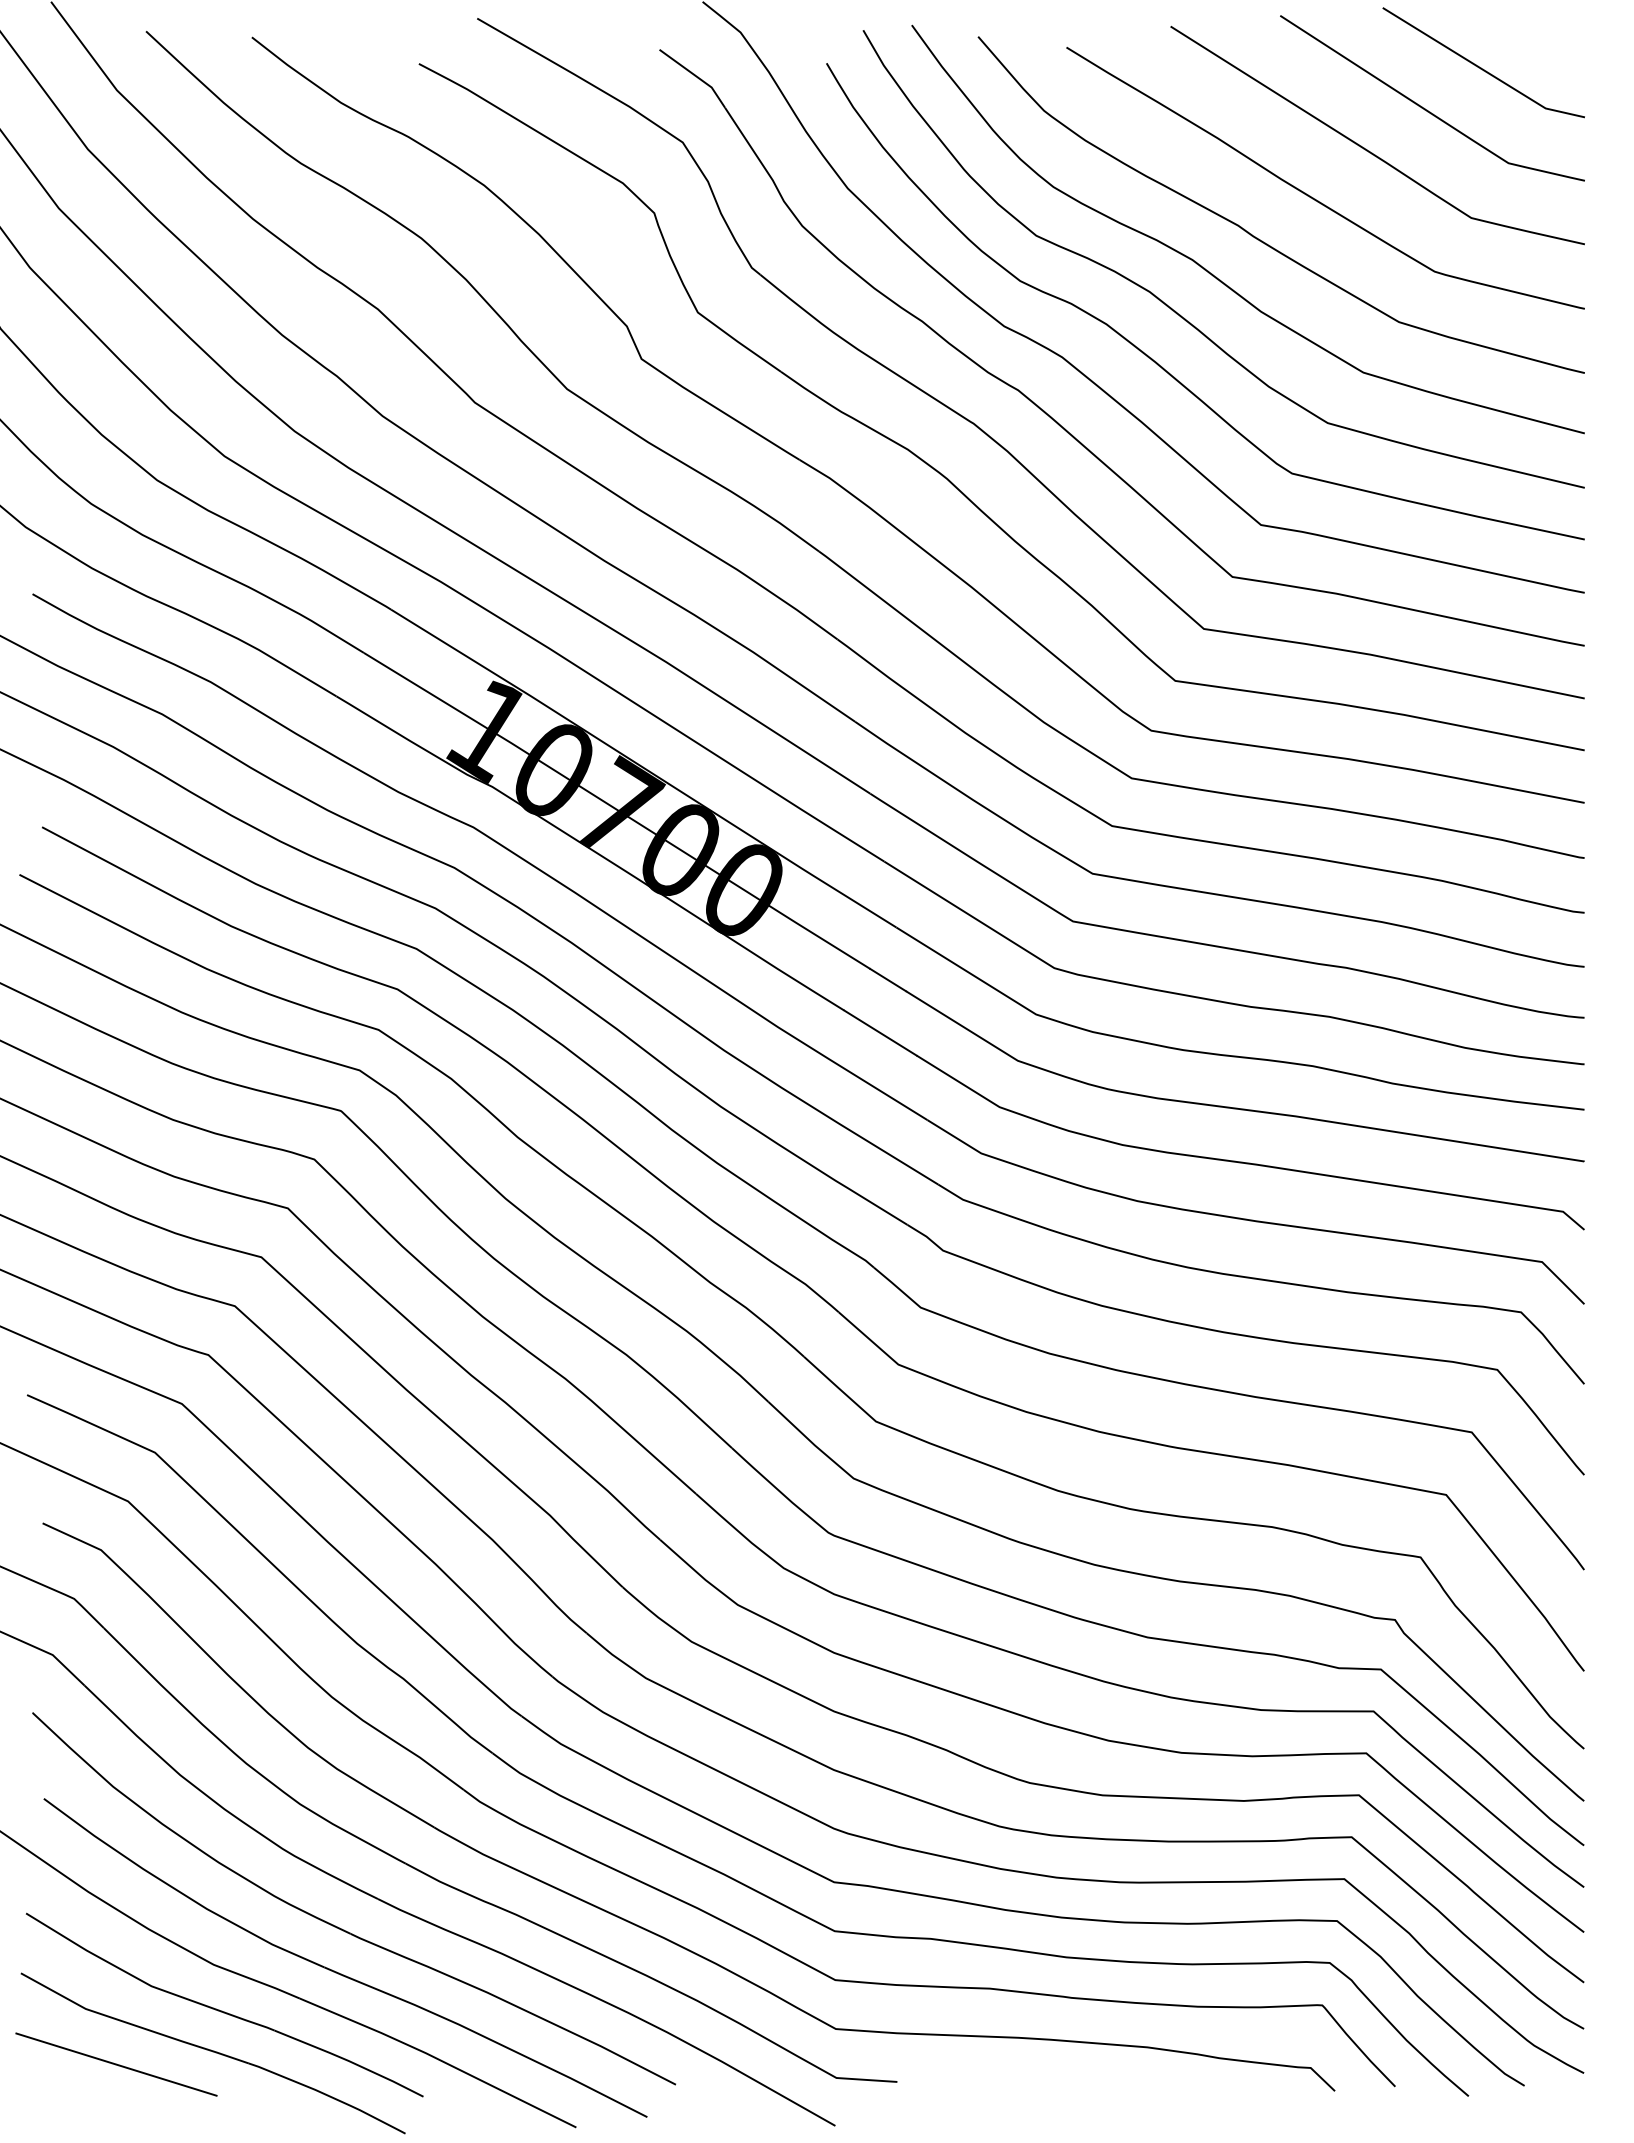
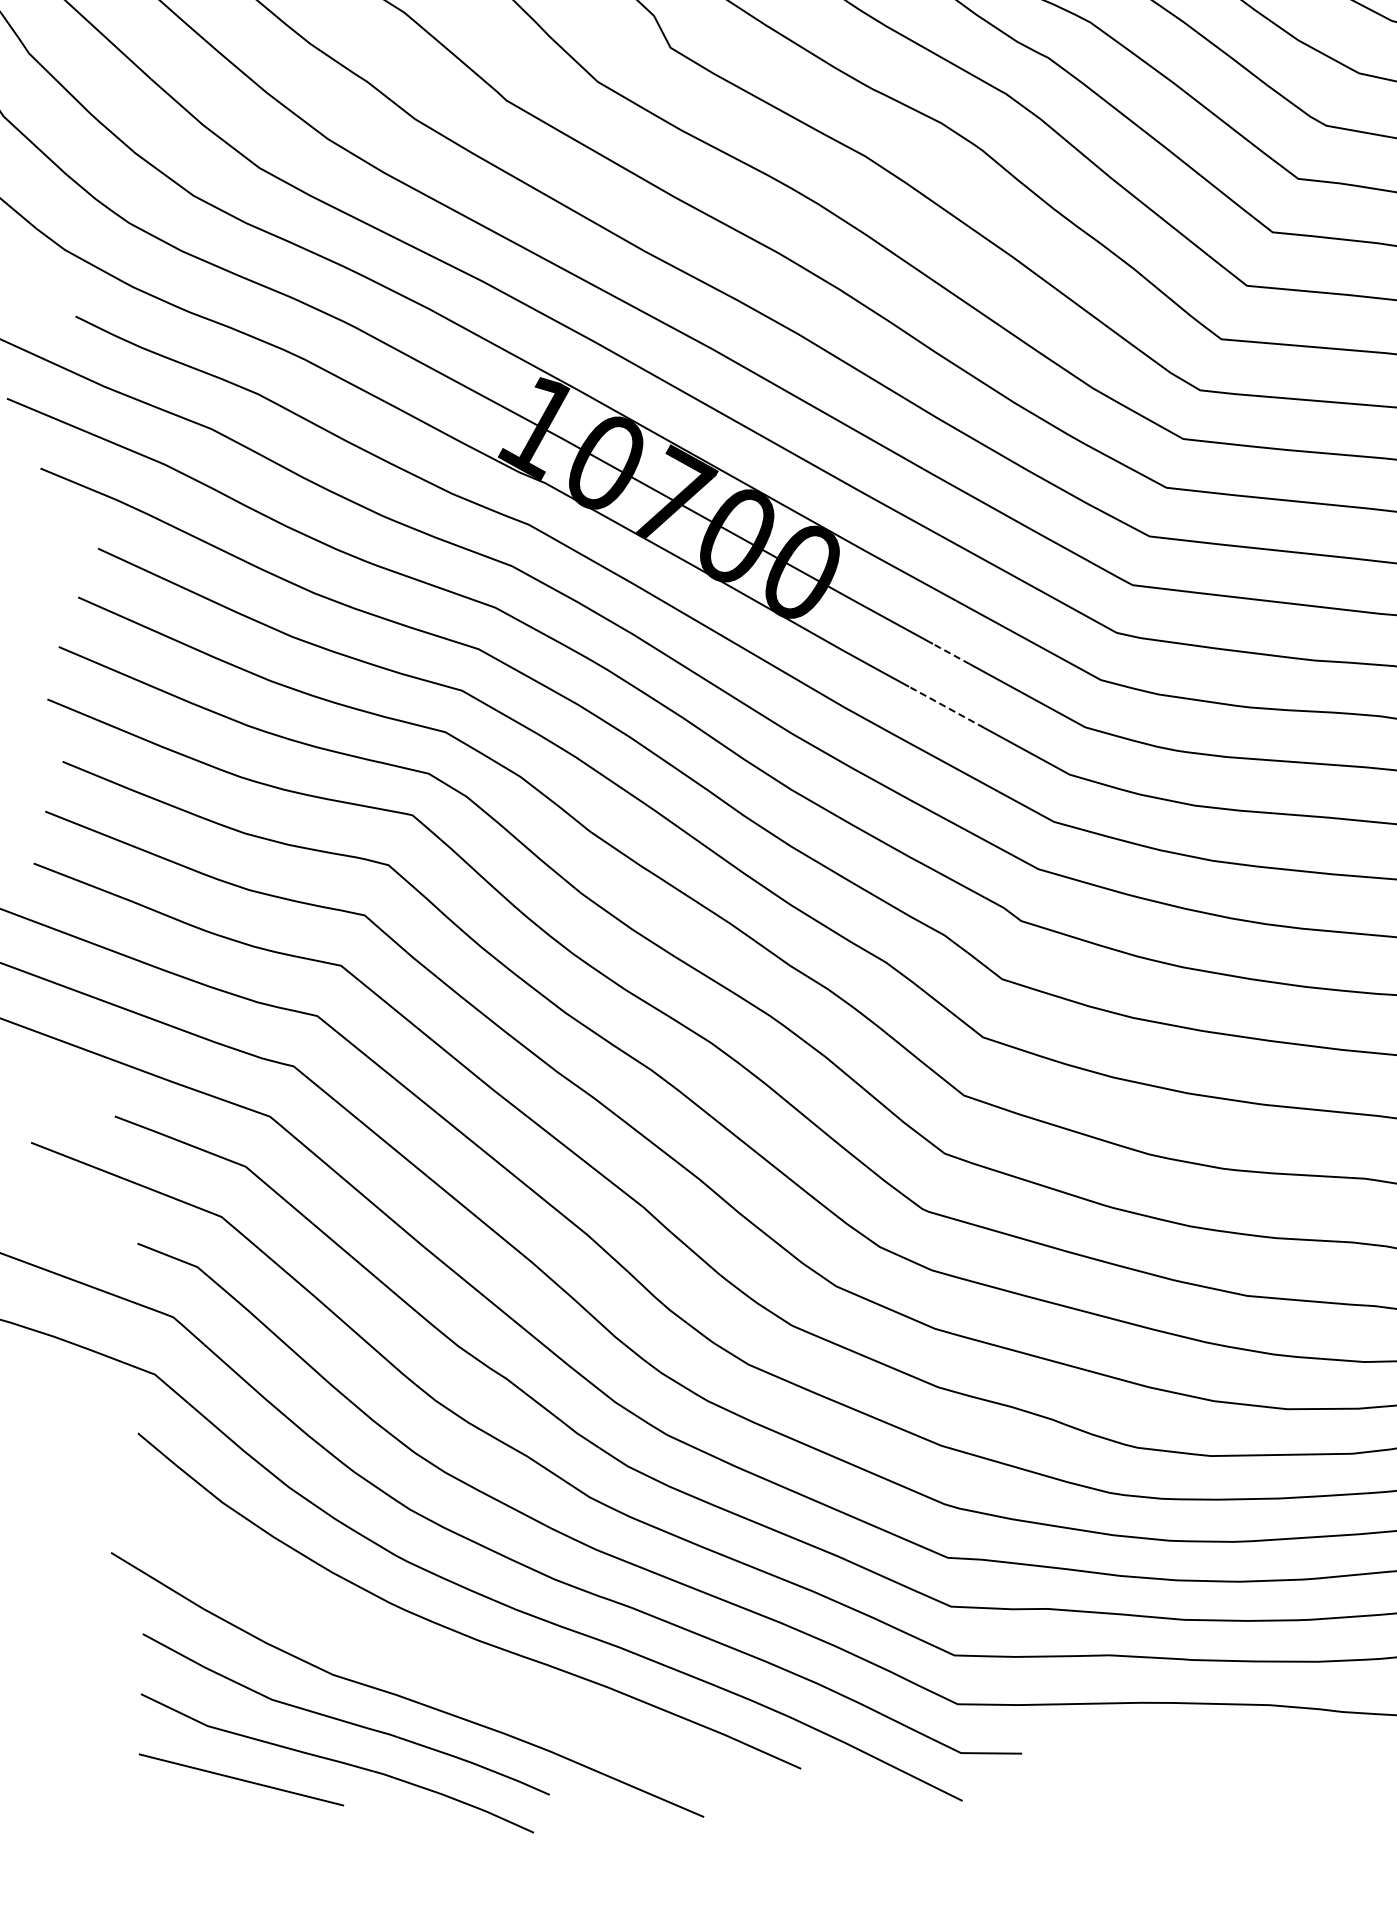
line: (887, 979) -> (950, 653), solid -> dashed
line: (880, 1033) -> (946, 707), solid -> dashed
part: (339, 1972) -> (458, 1675), removed

